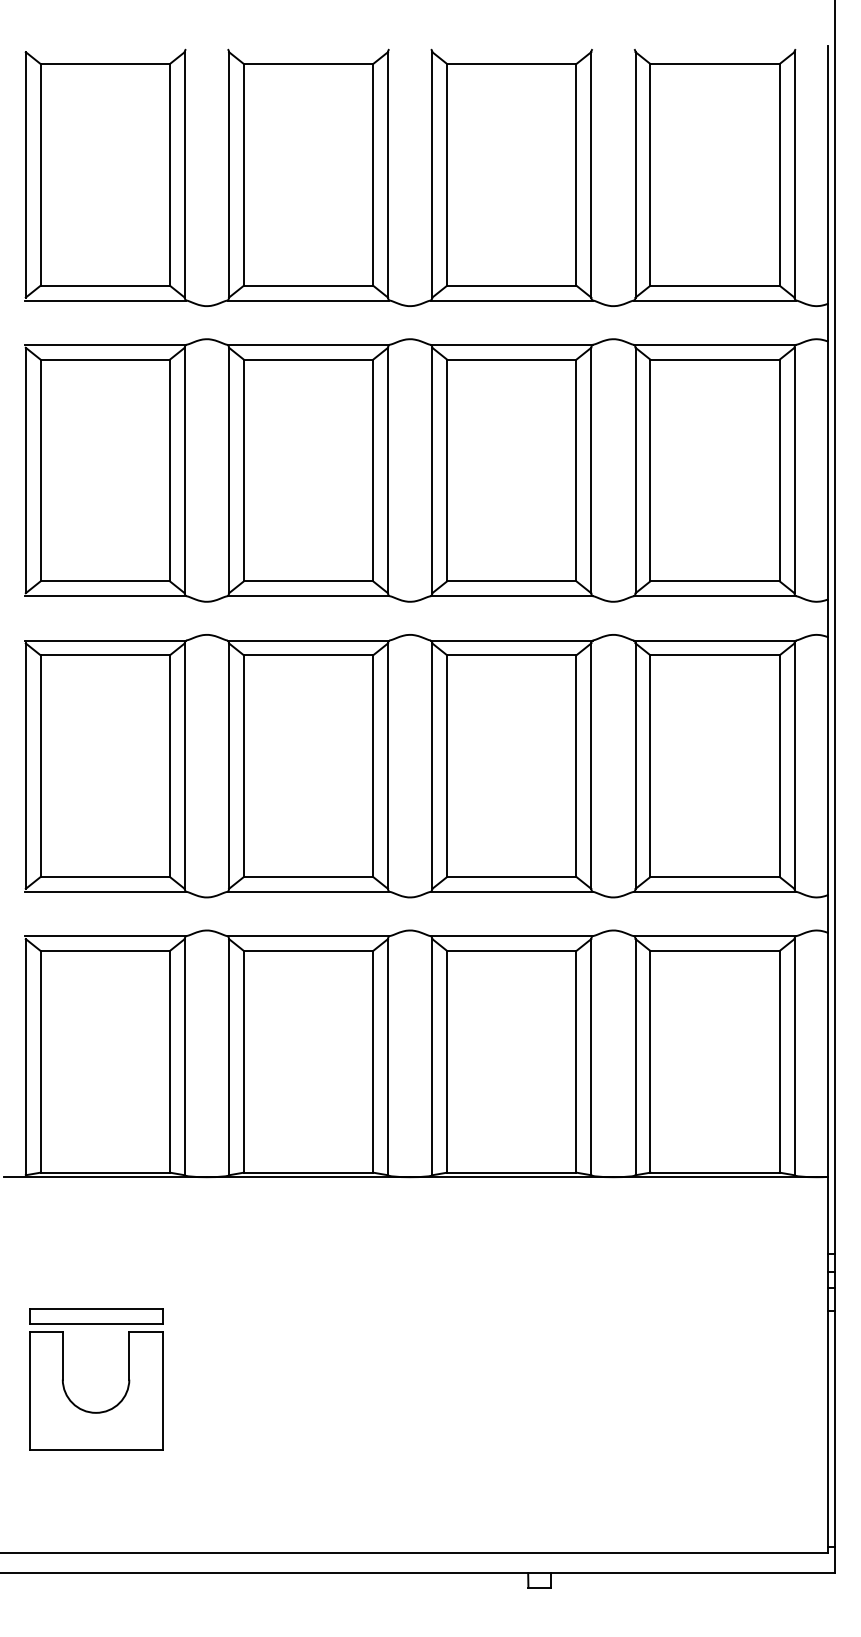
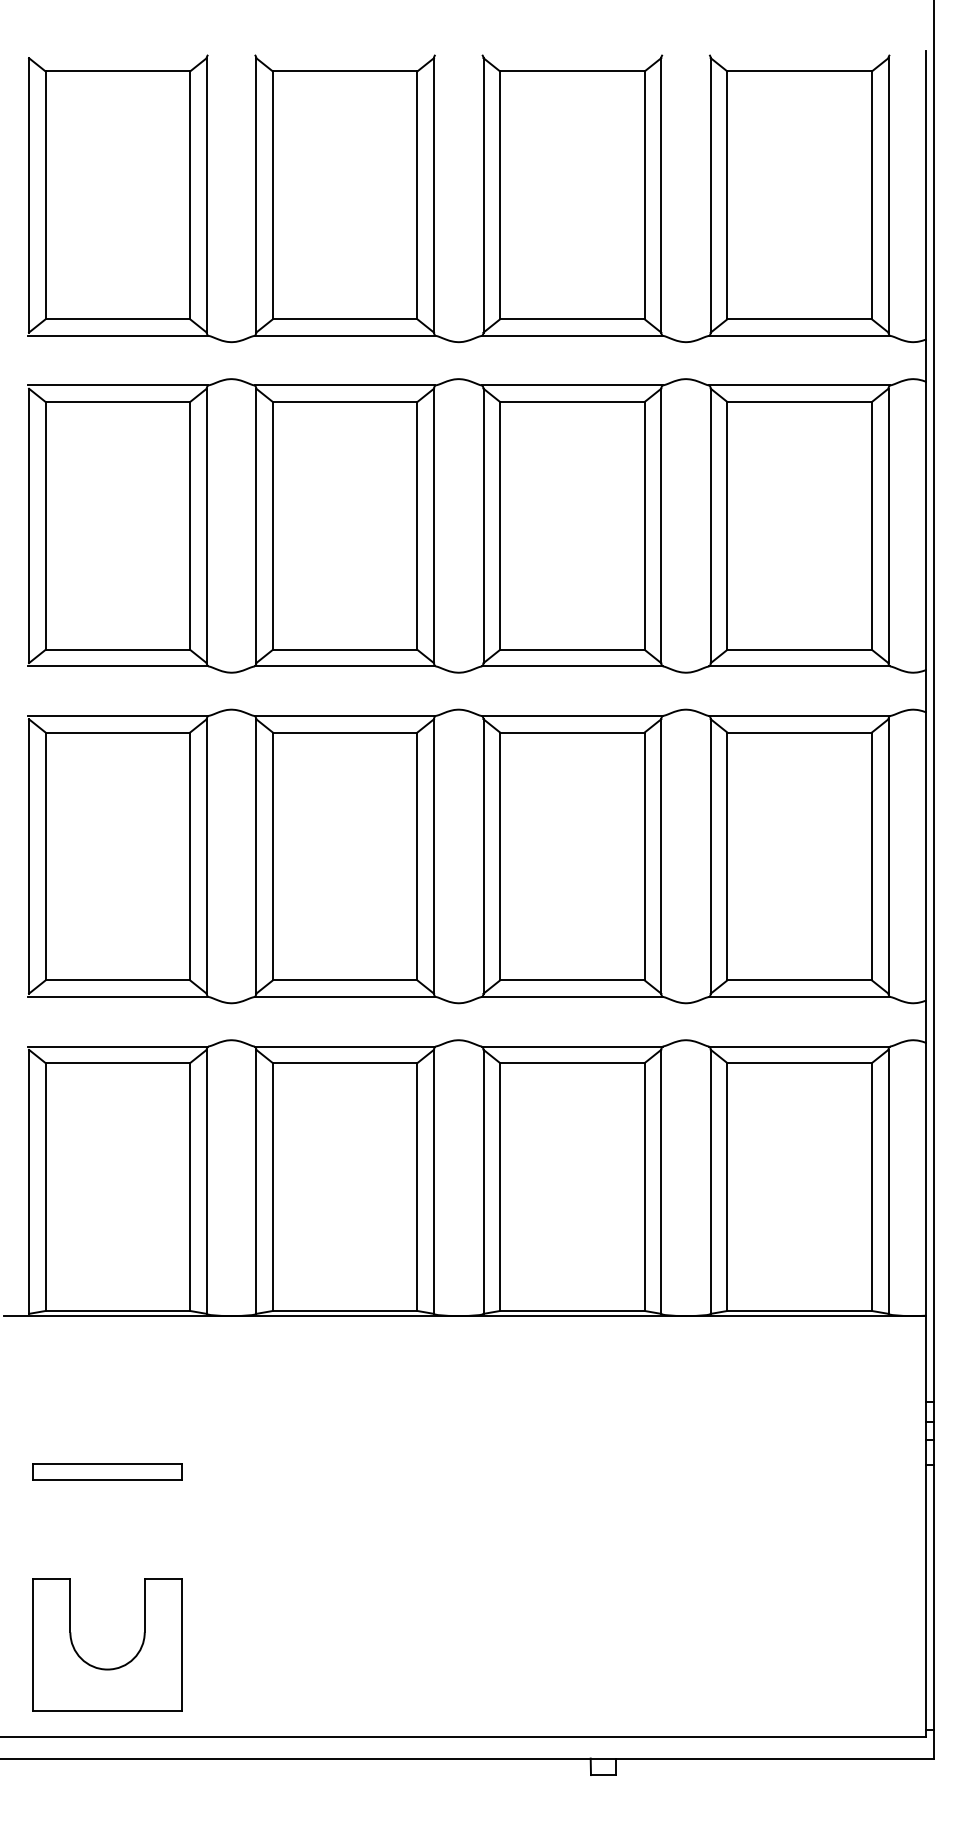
part: (95, 1411) -> (107, 1668), moved

